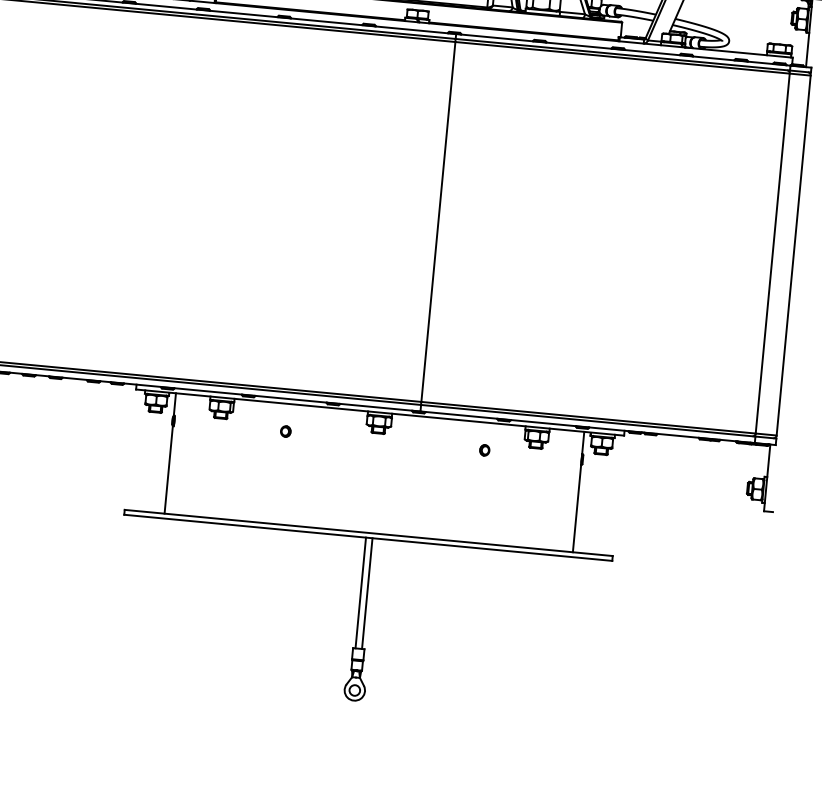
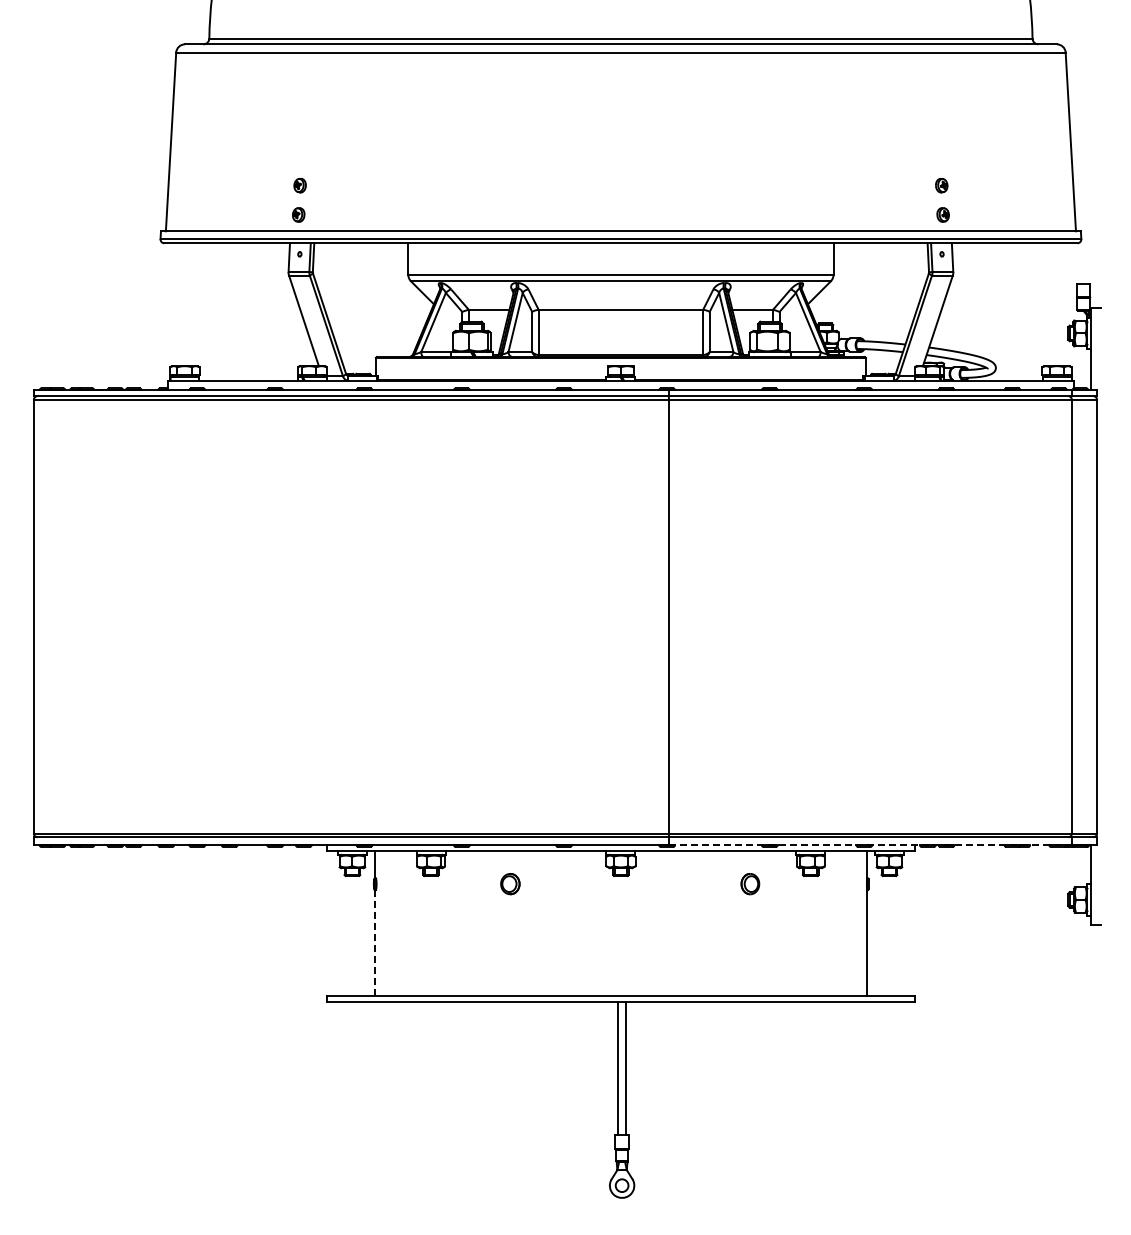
line: (586, 427) -> (869, 845), solid -> dashed
part: (285, 431) -> (510, 884), size x1.6
part: (484, 450) -> (749, 884), size x1.6
line: (168, 470) -> (374, 943), solid -> dashed

